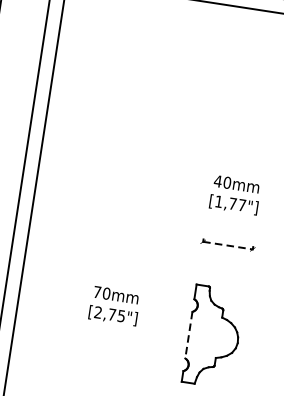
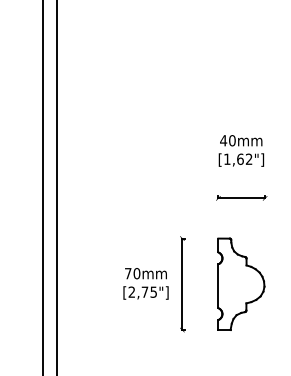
text: (237, 203) -> (244, 158), [1,77"] -> [1,62"]
line: (228, 245) -> (242, 198), dashed -> solid
text: (114, 305) -> (145, 283), moved
part: (151, 327) -> (182, 284), added
line: (188, 335) -> (218, 286), dashed -> solid

